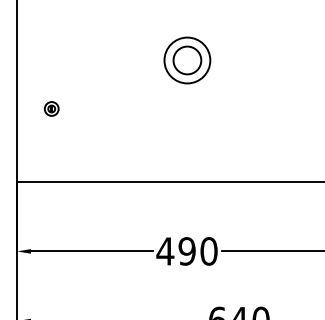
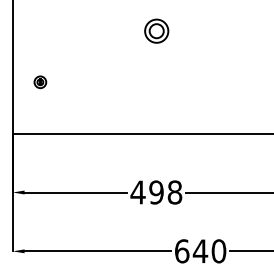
part: (187, 60) -> (156, 31), size x0.6
part: (51, 108) -> (40, 81), moved
text: (208, 251) -> (174, 192), 490 -> 498

